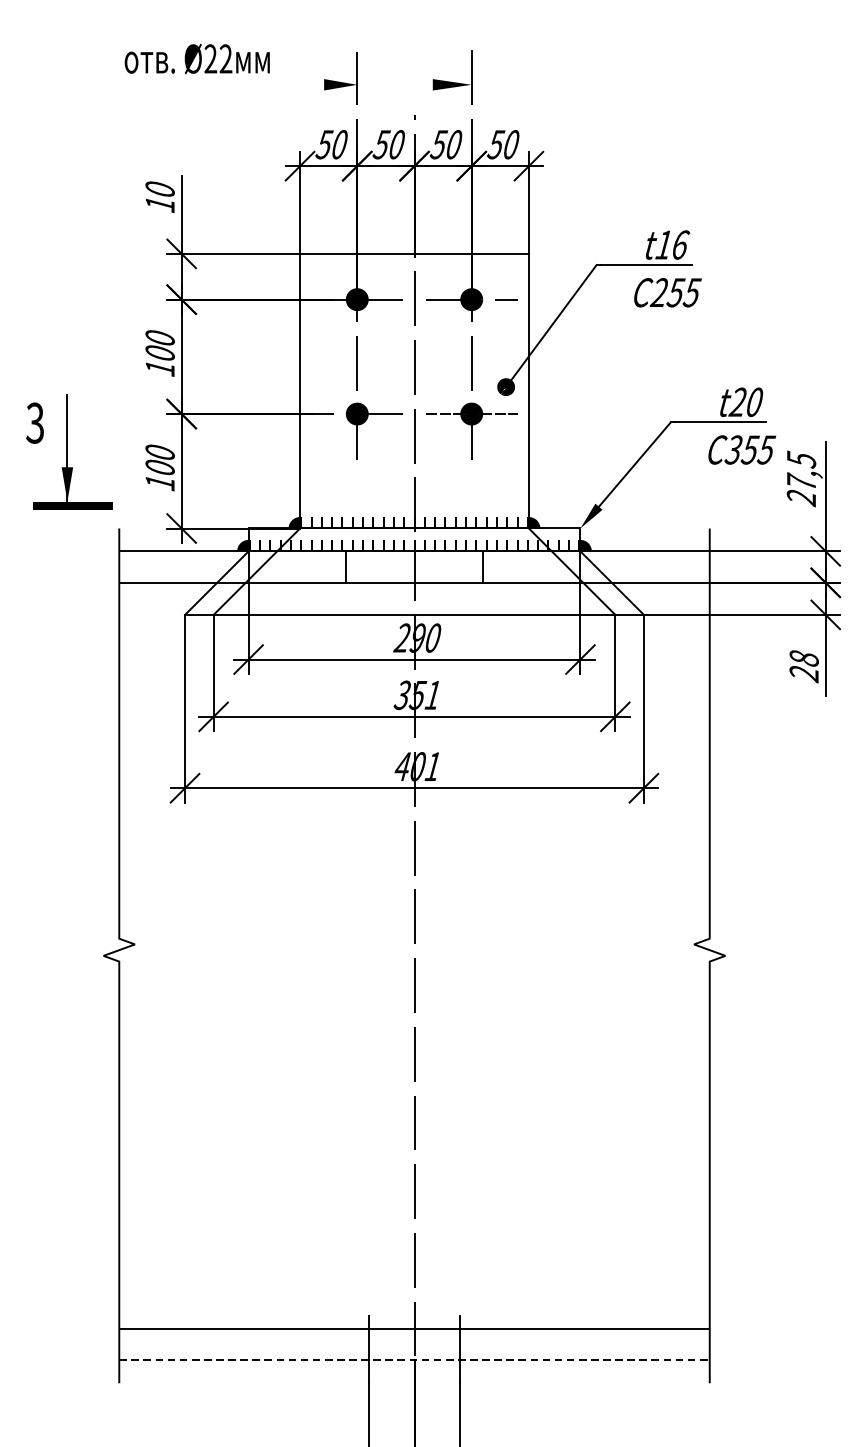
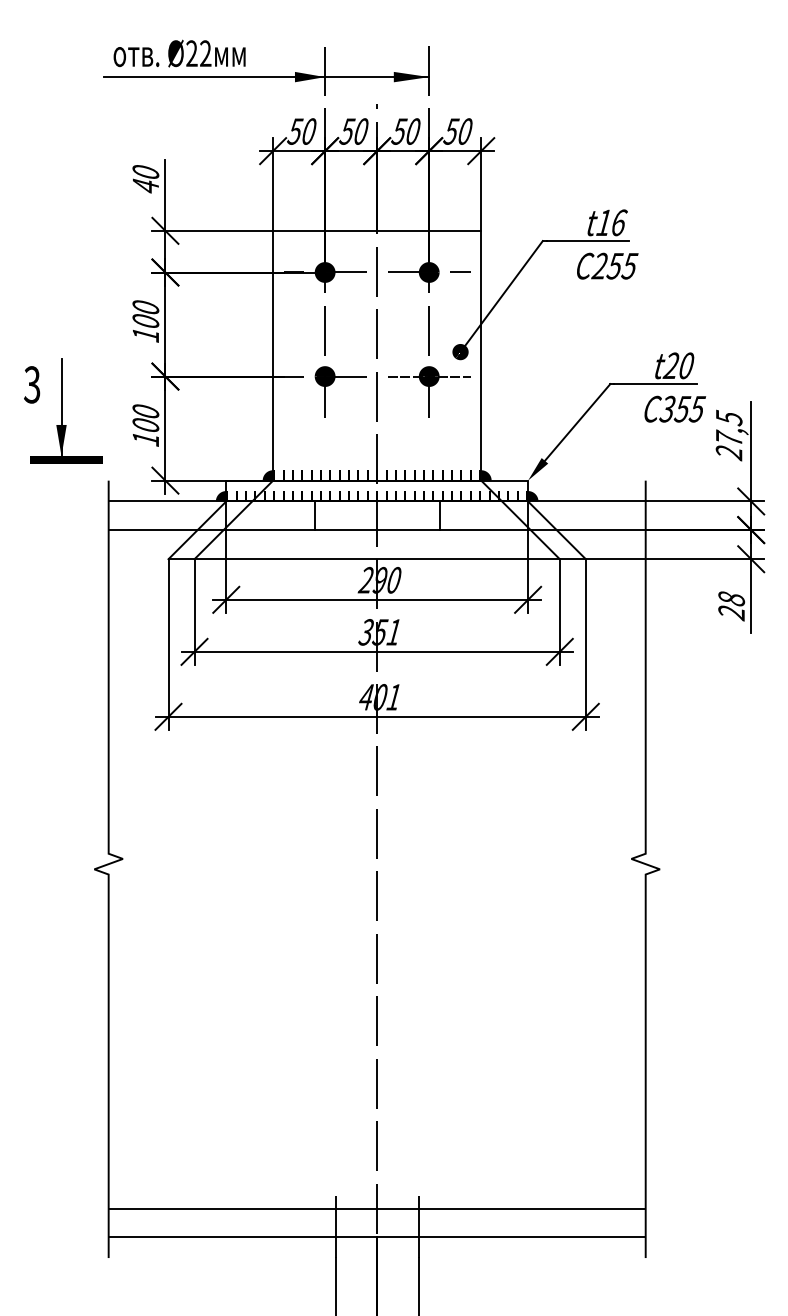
line: (292, 85) -> (266, 77), added
text: (159, 203) -> (145, 185), 10 -> 40
line: (414, 1360) -> (377, 1237), dashed -> solid

